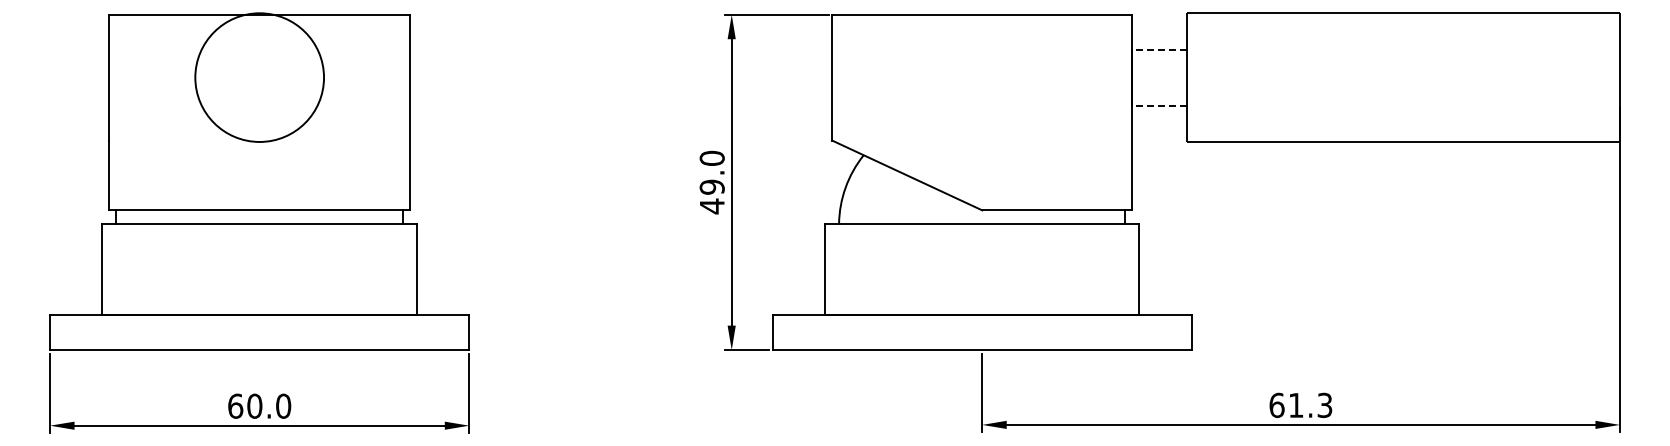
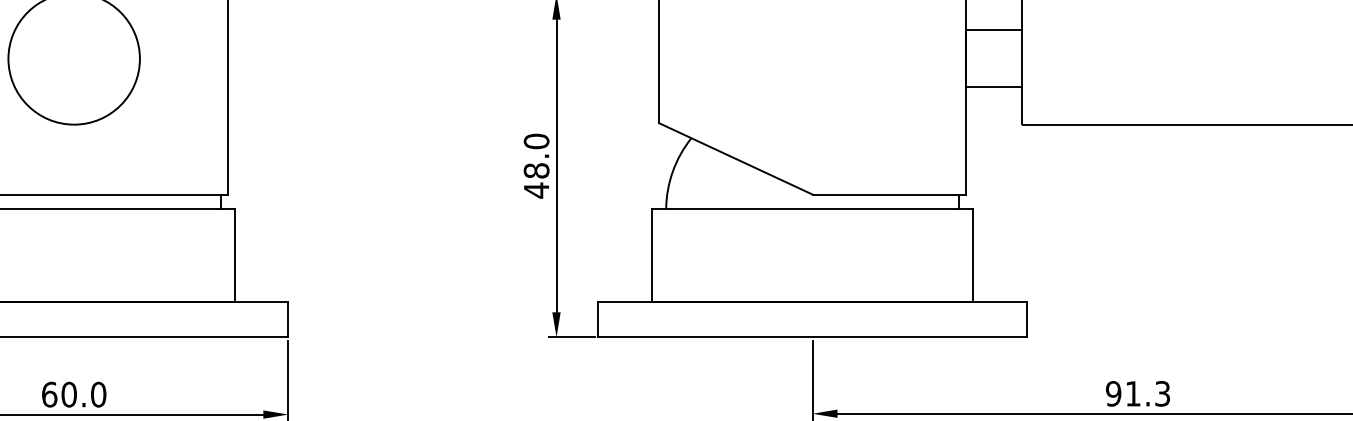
line: (1159, 49) -> (993, 30), dashed -> solid
line: (1159, 105) -> (993, 87), dashed -> solid
text: (711, 186) -> (535, 170), 49.0 -> 48.0
text: (1276, 405) -> (1113, 393), 61.3 -> 91.3

